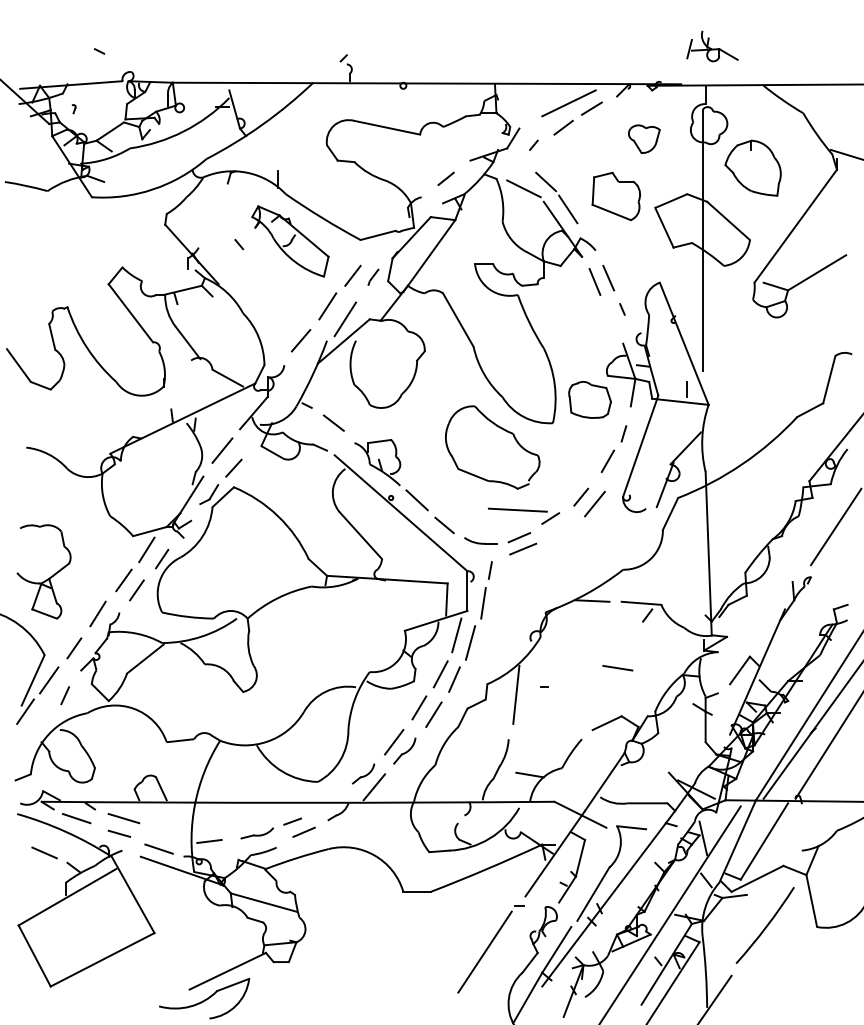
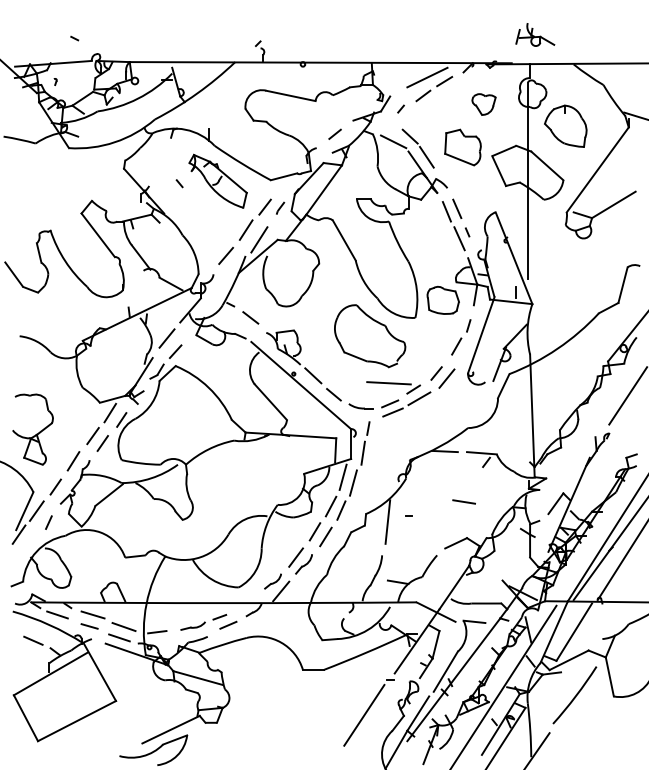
line: (611, 317) -> (459, 238), added
line: (558, 530) -> (419, 398), added
line: (164, 835) -> (123, 627), added

